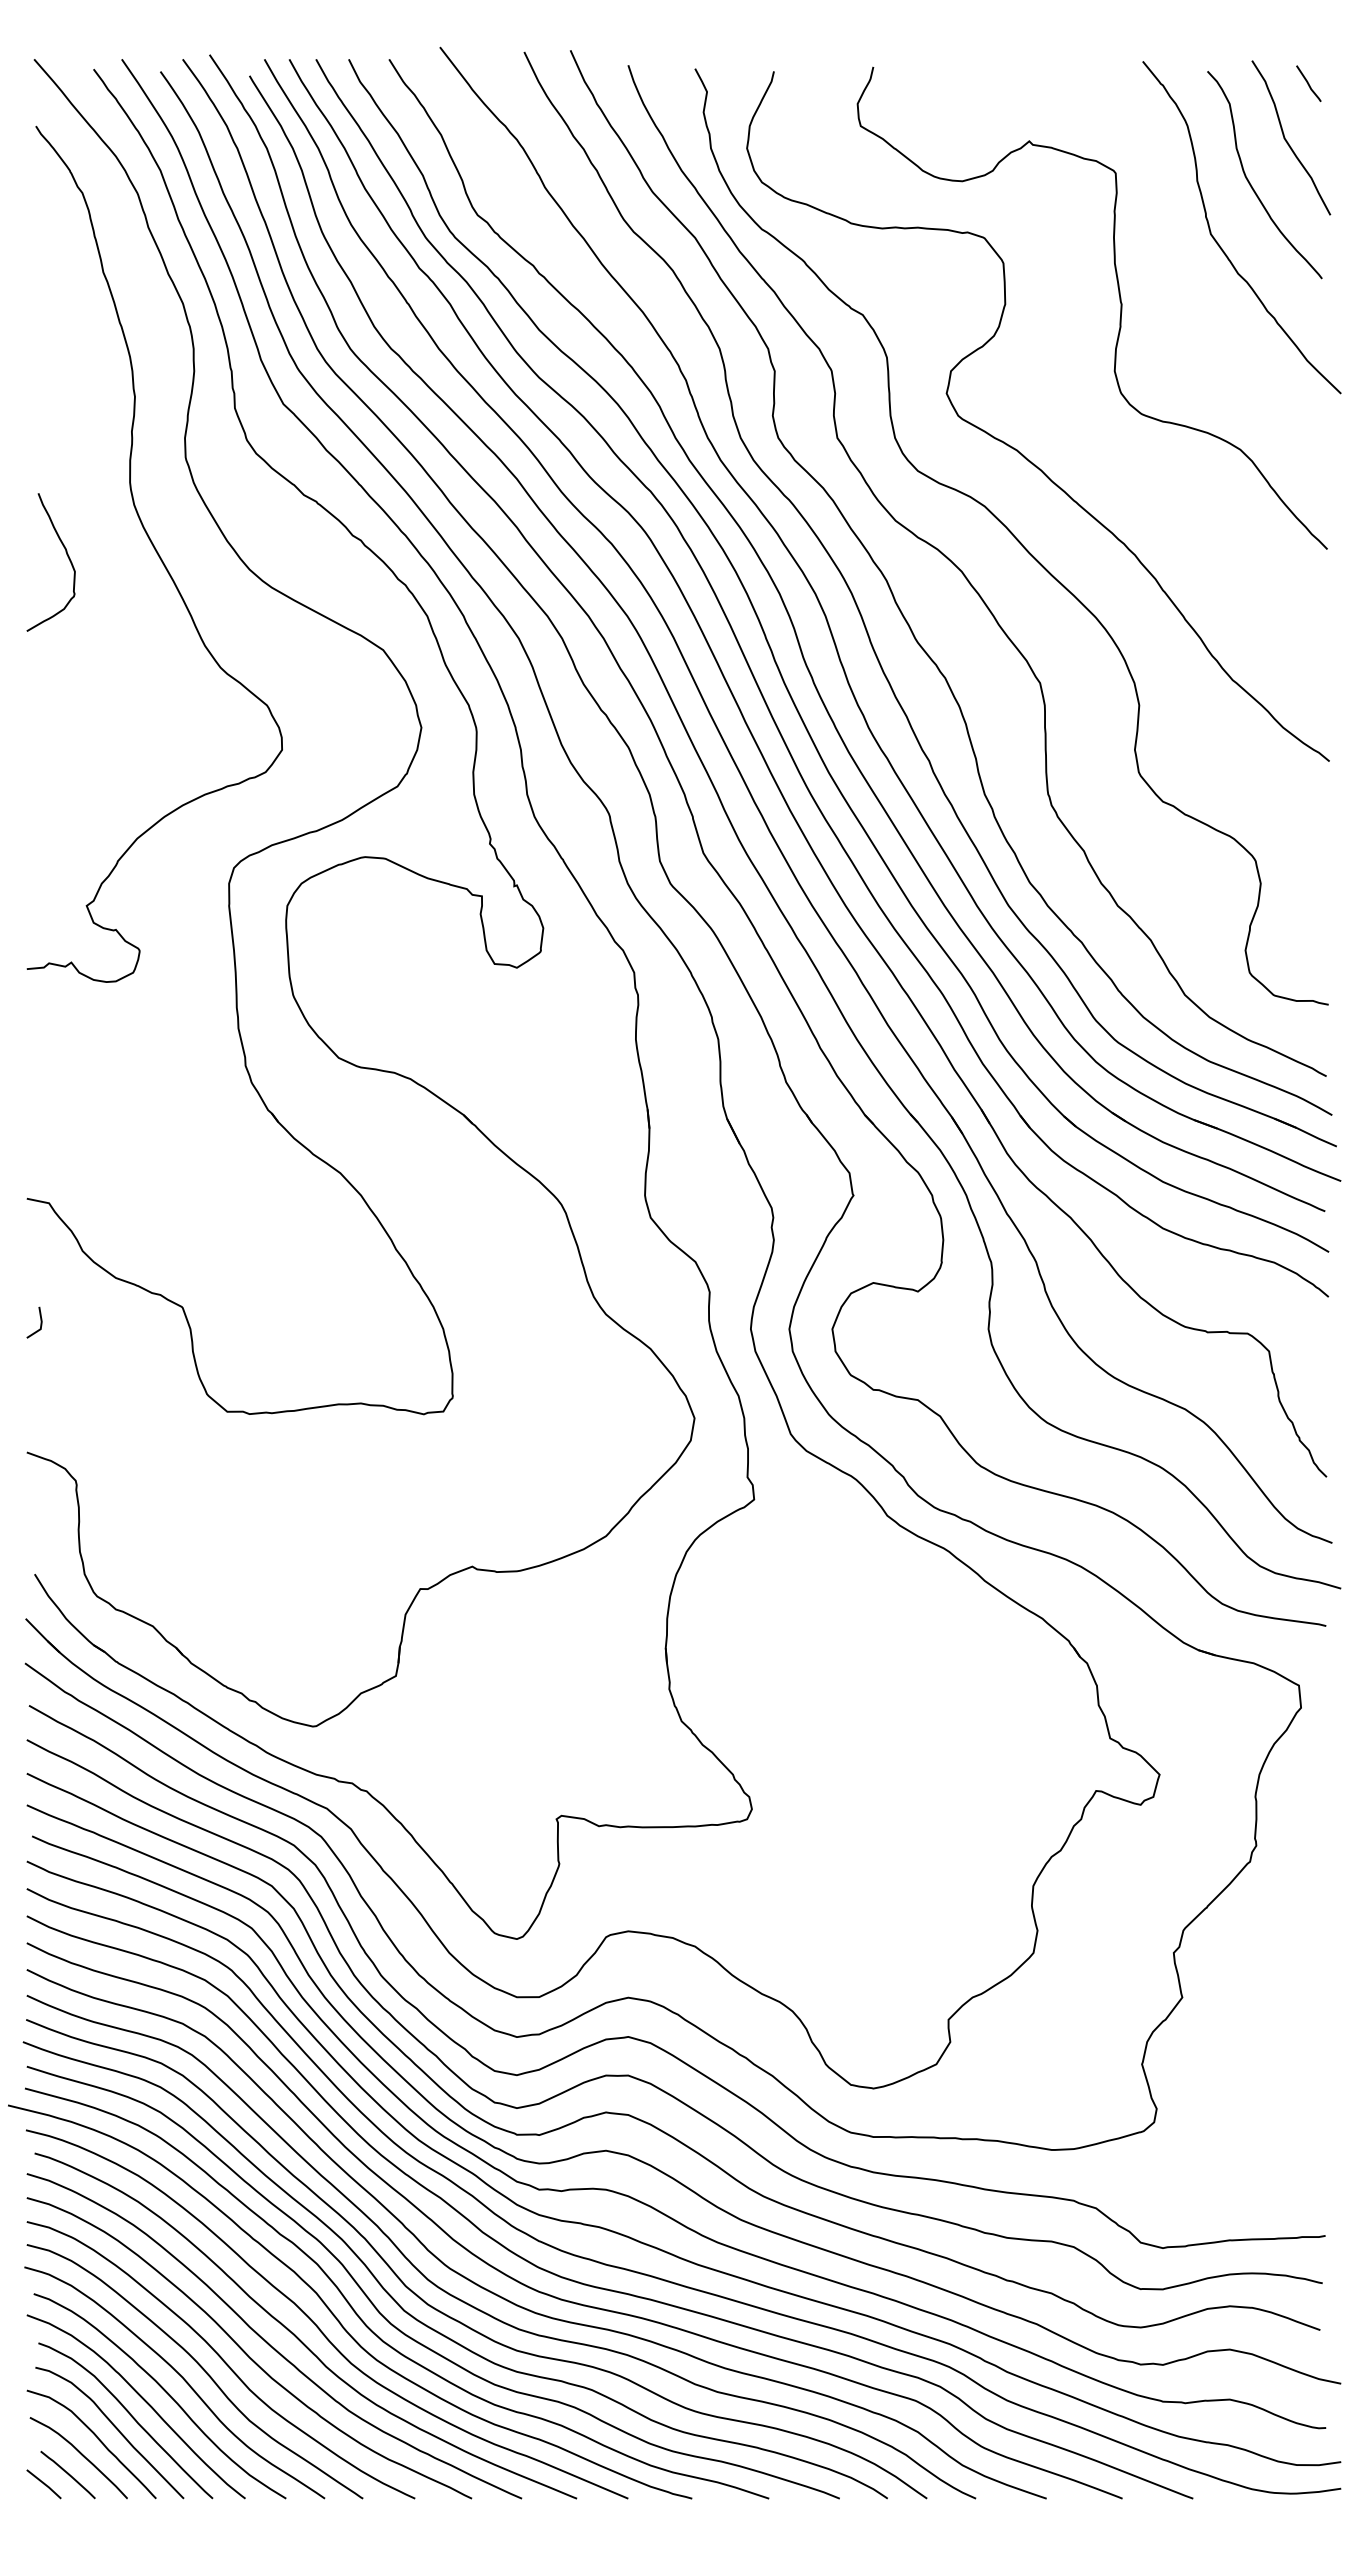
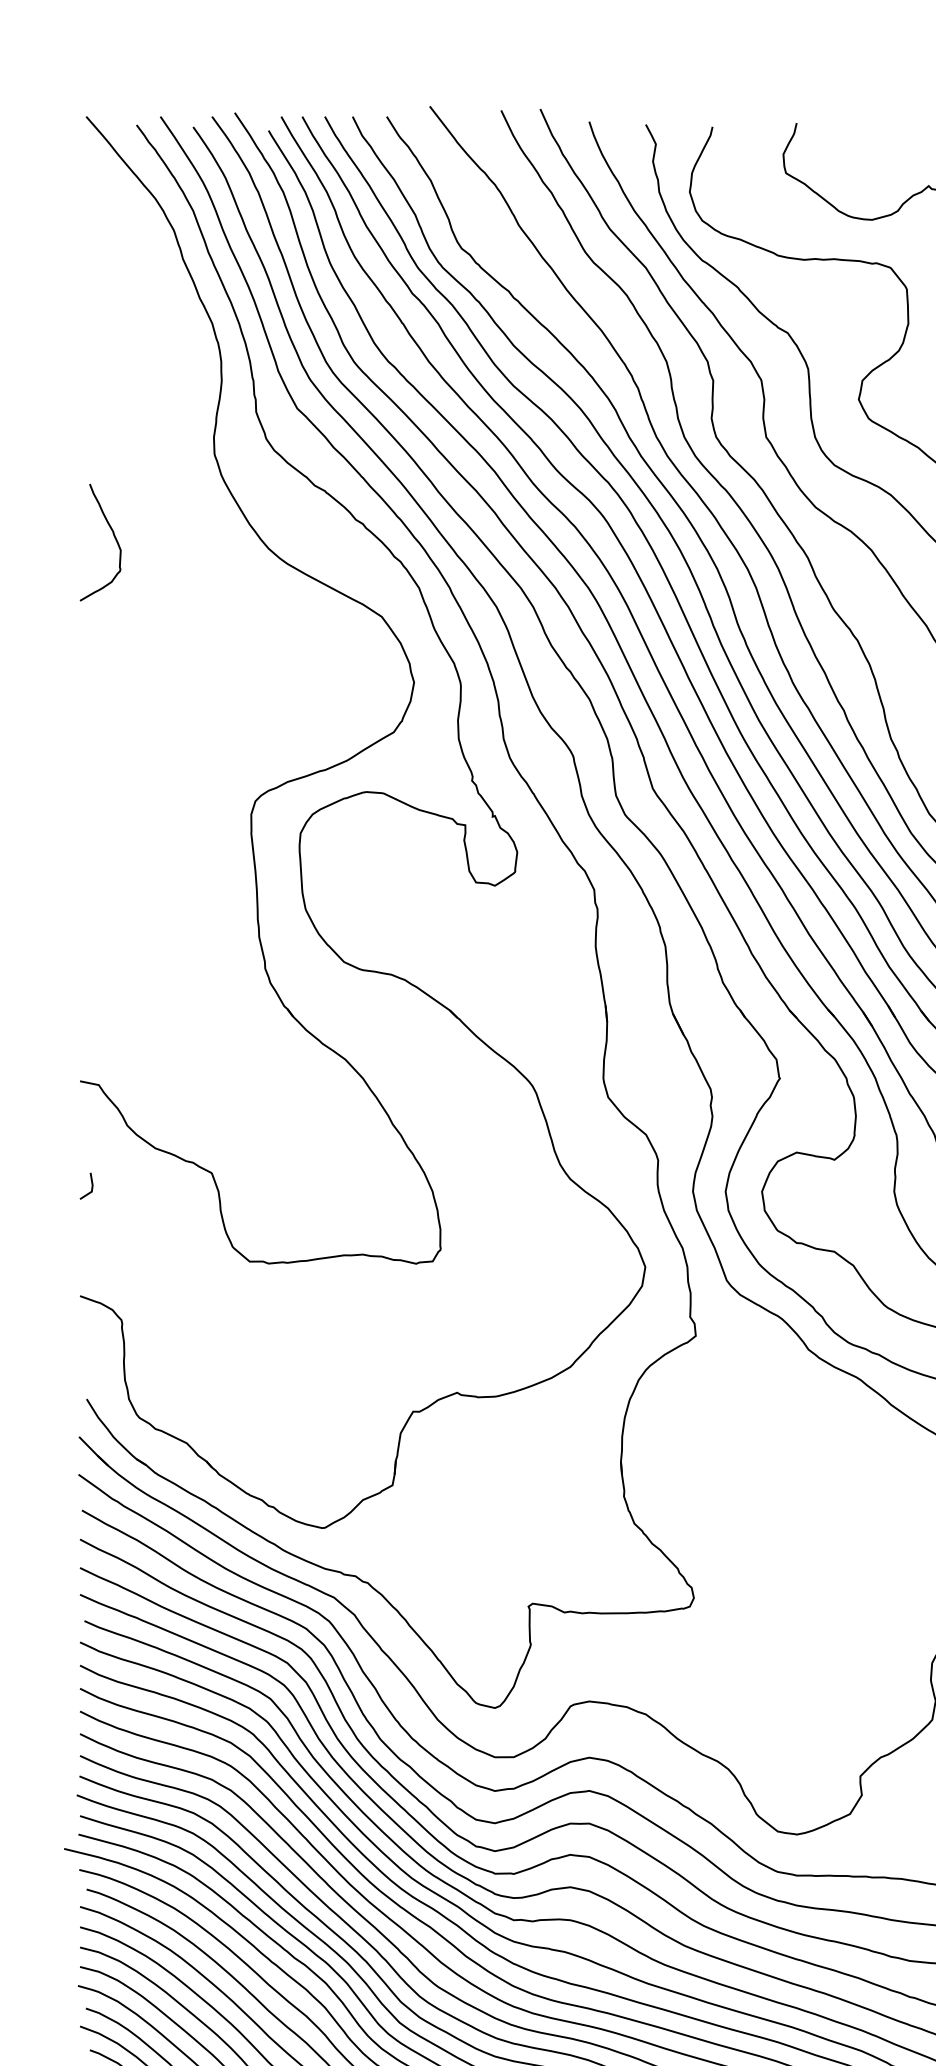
curve: (156, 553) -> (189, 535), removed

